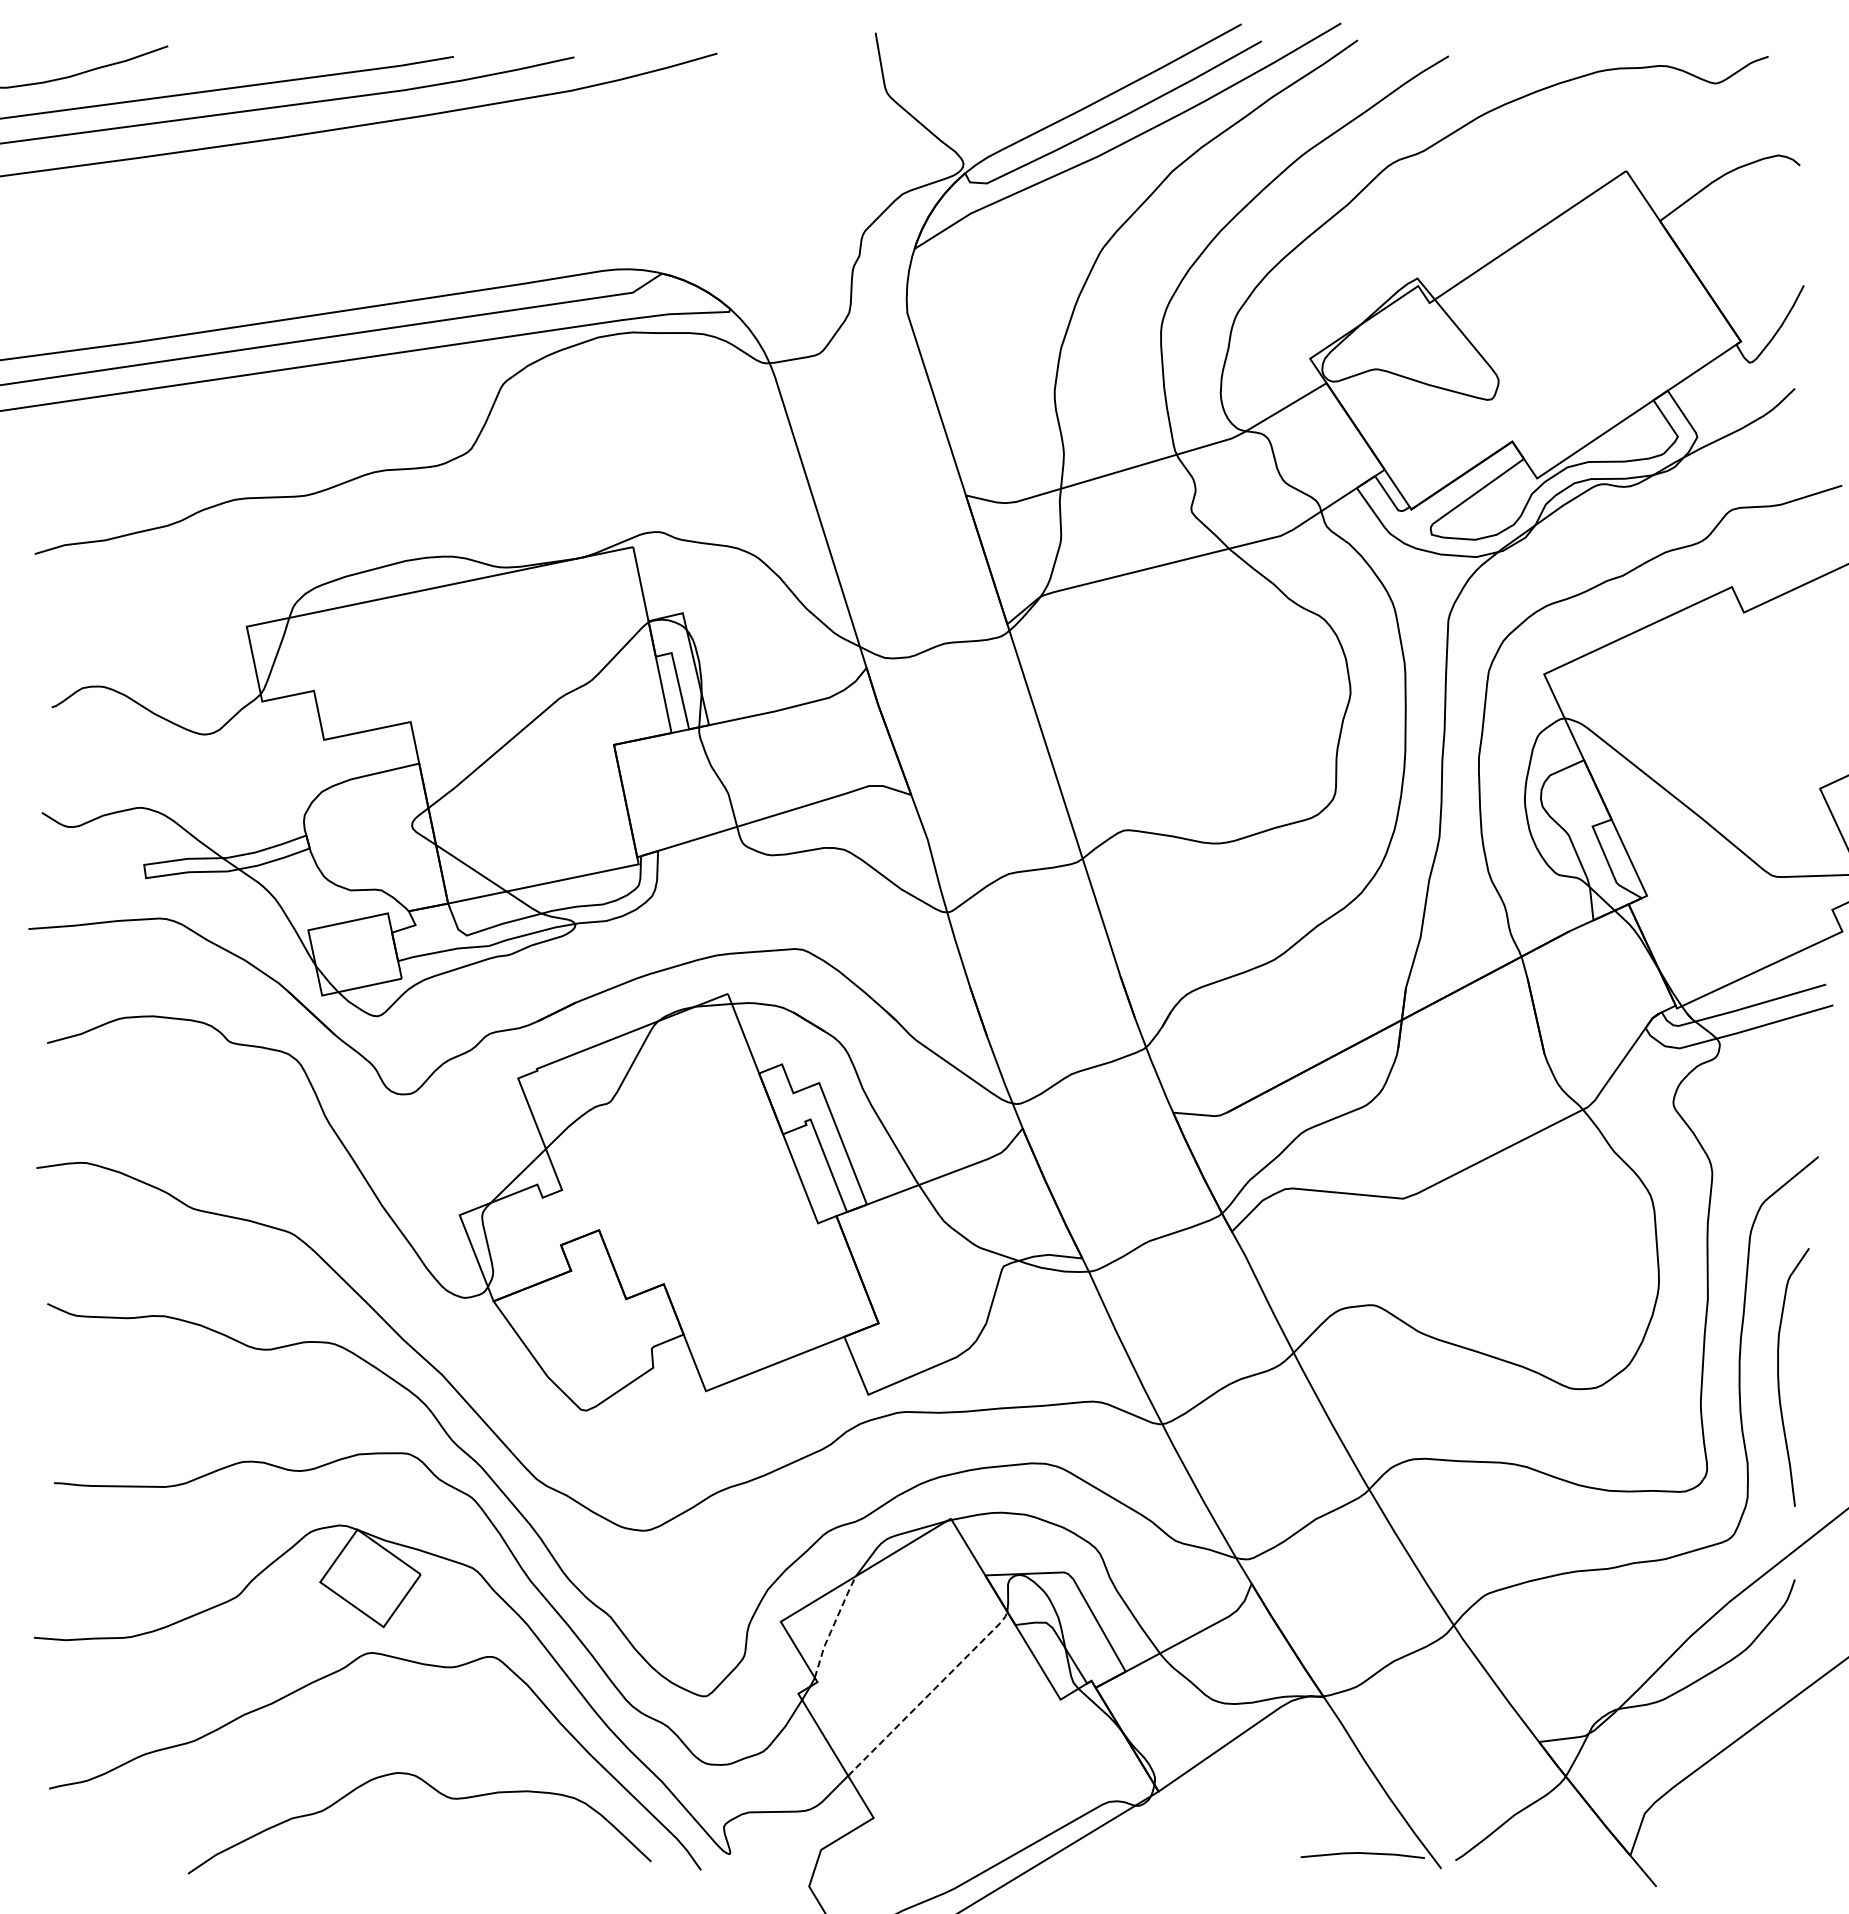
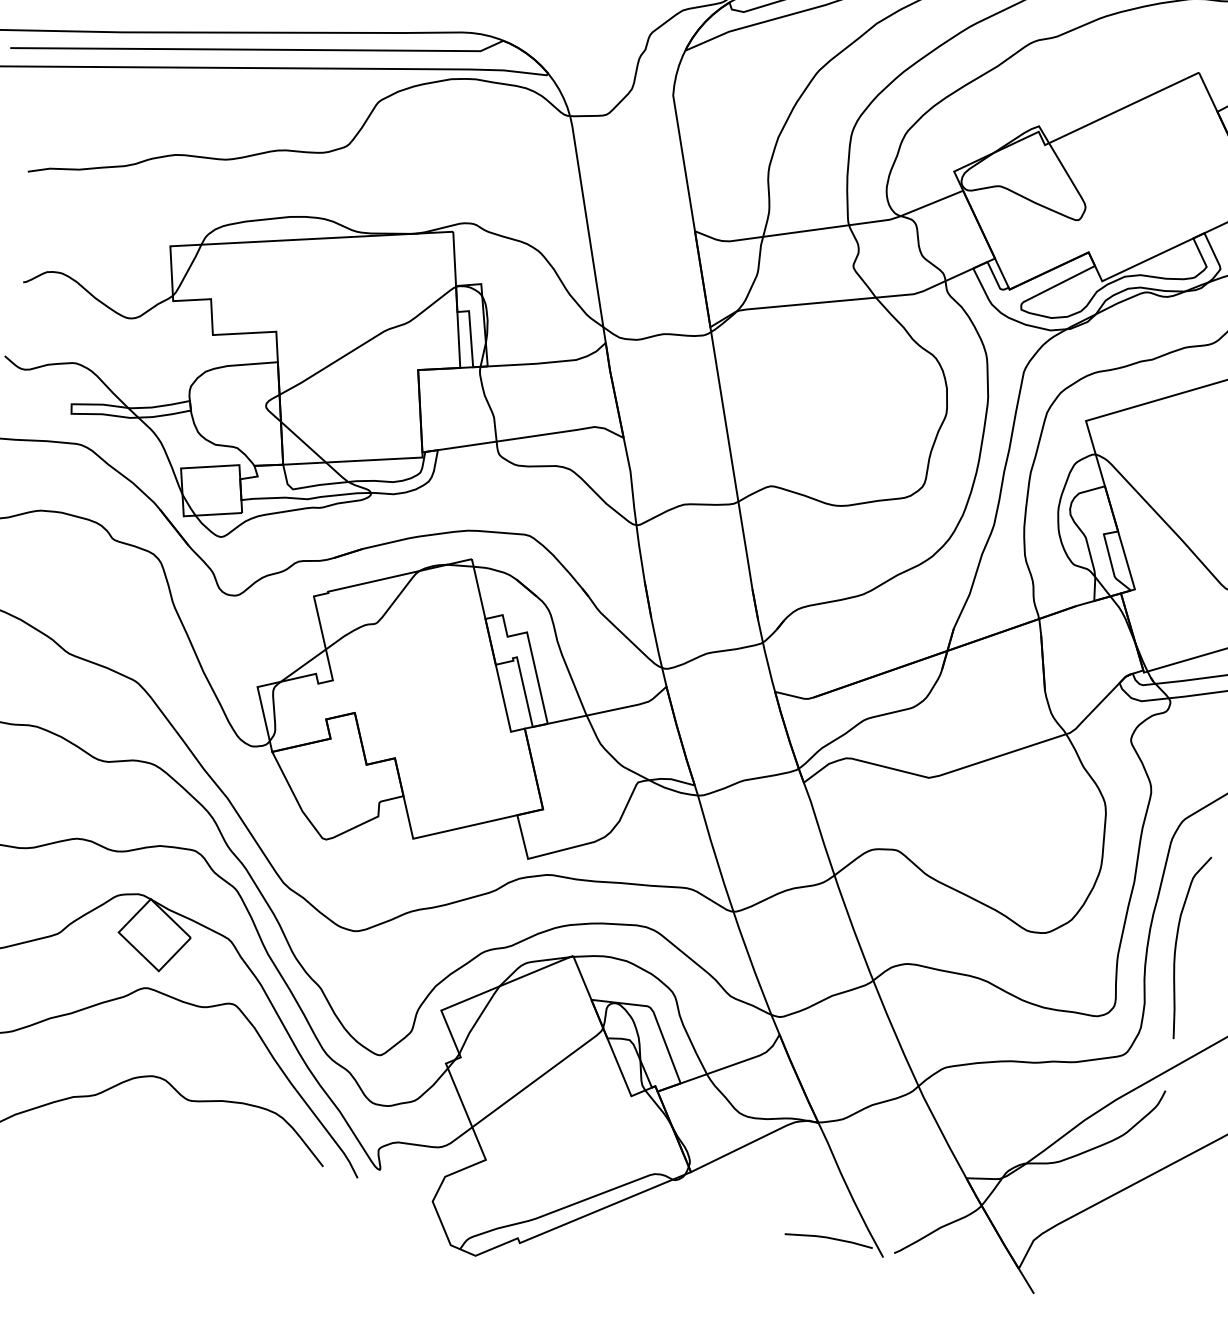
line: (833, 1625) -> (478, 1018), dashed -> solid
line: (930, 1693) -> (539, 1077), dashed -> solid

